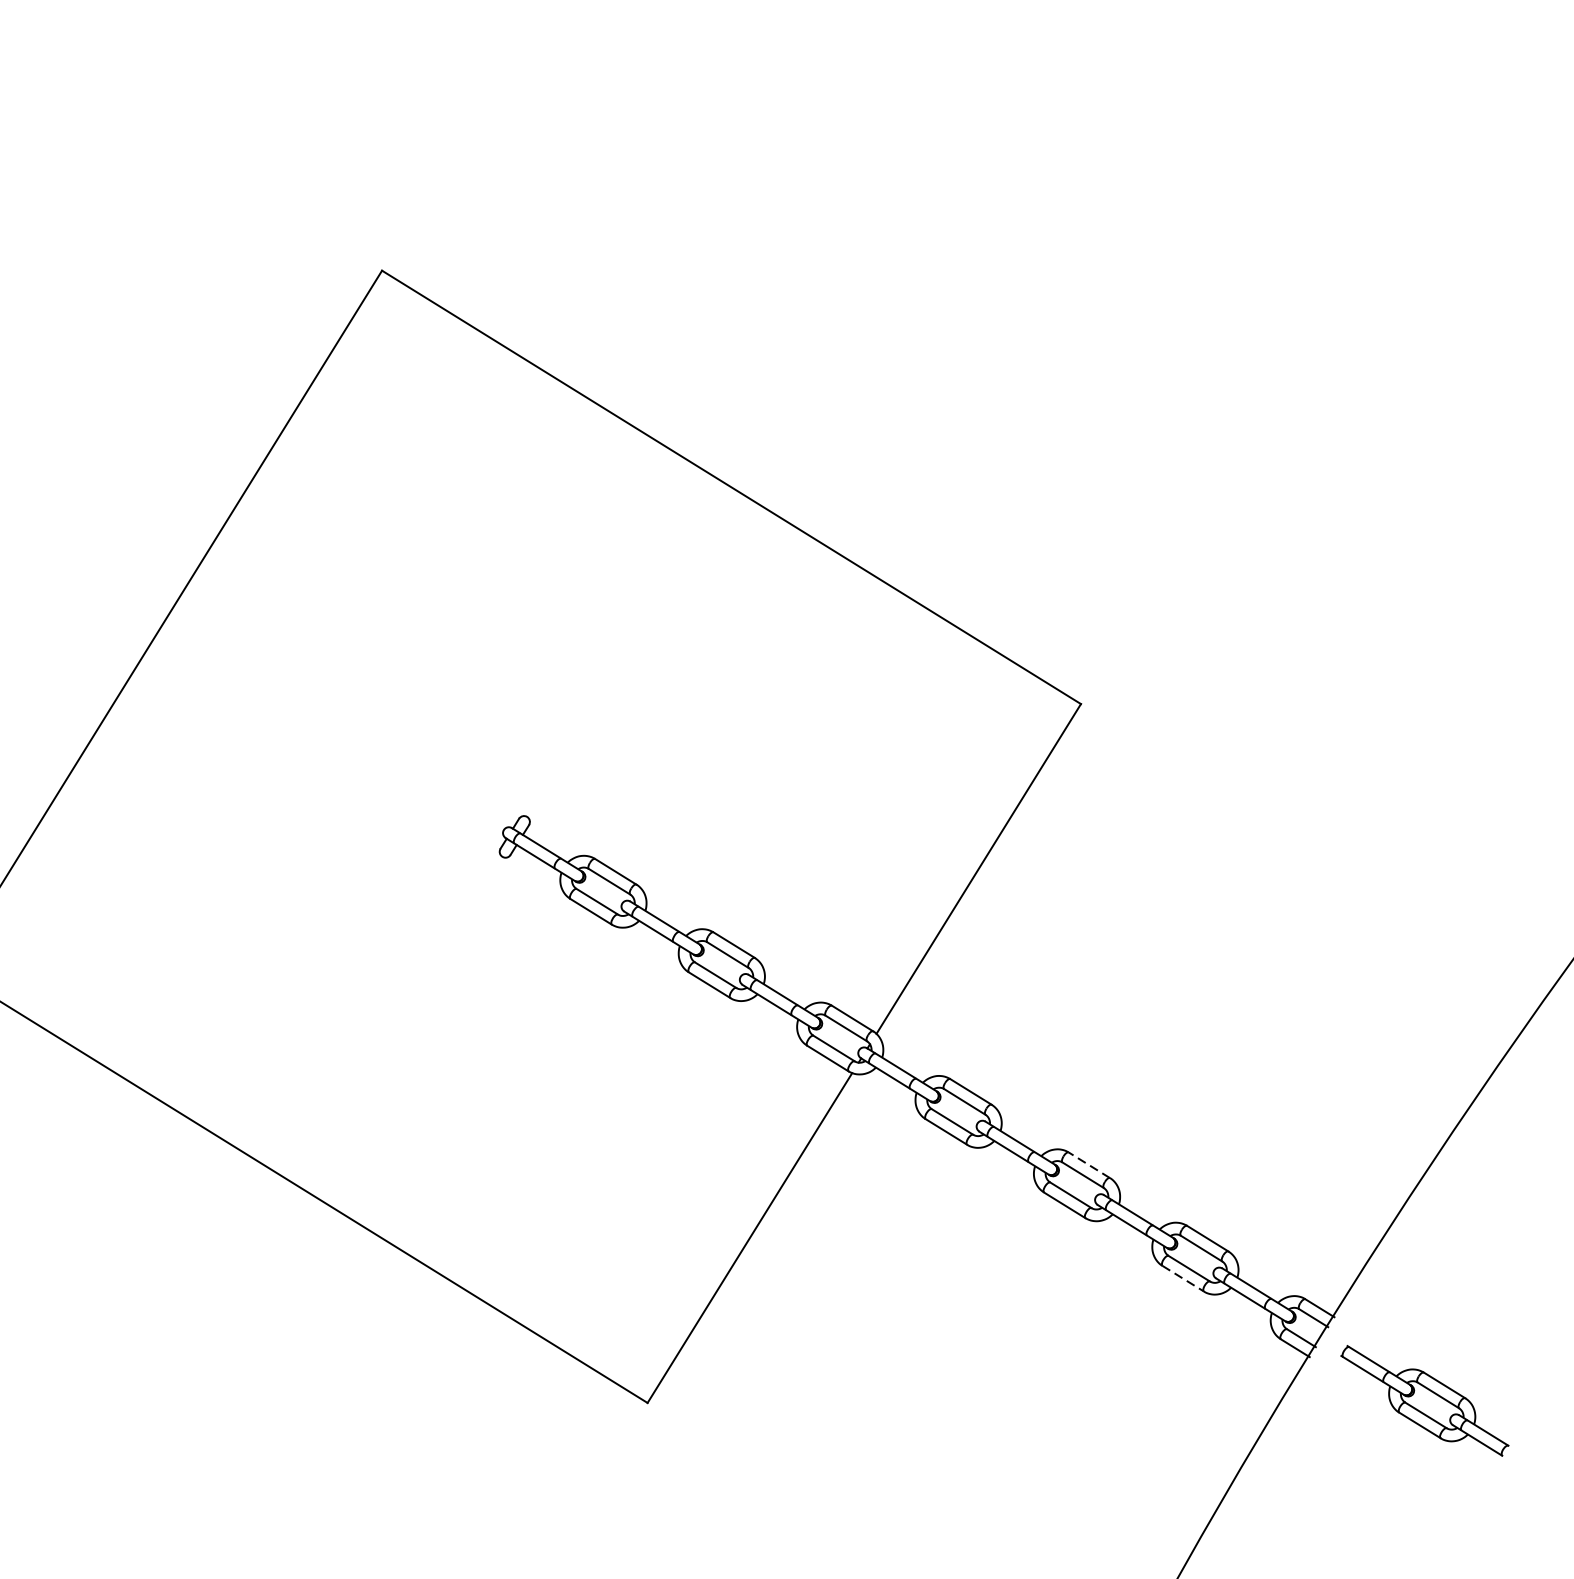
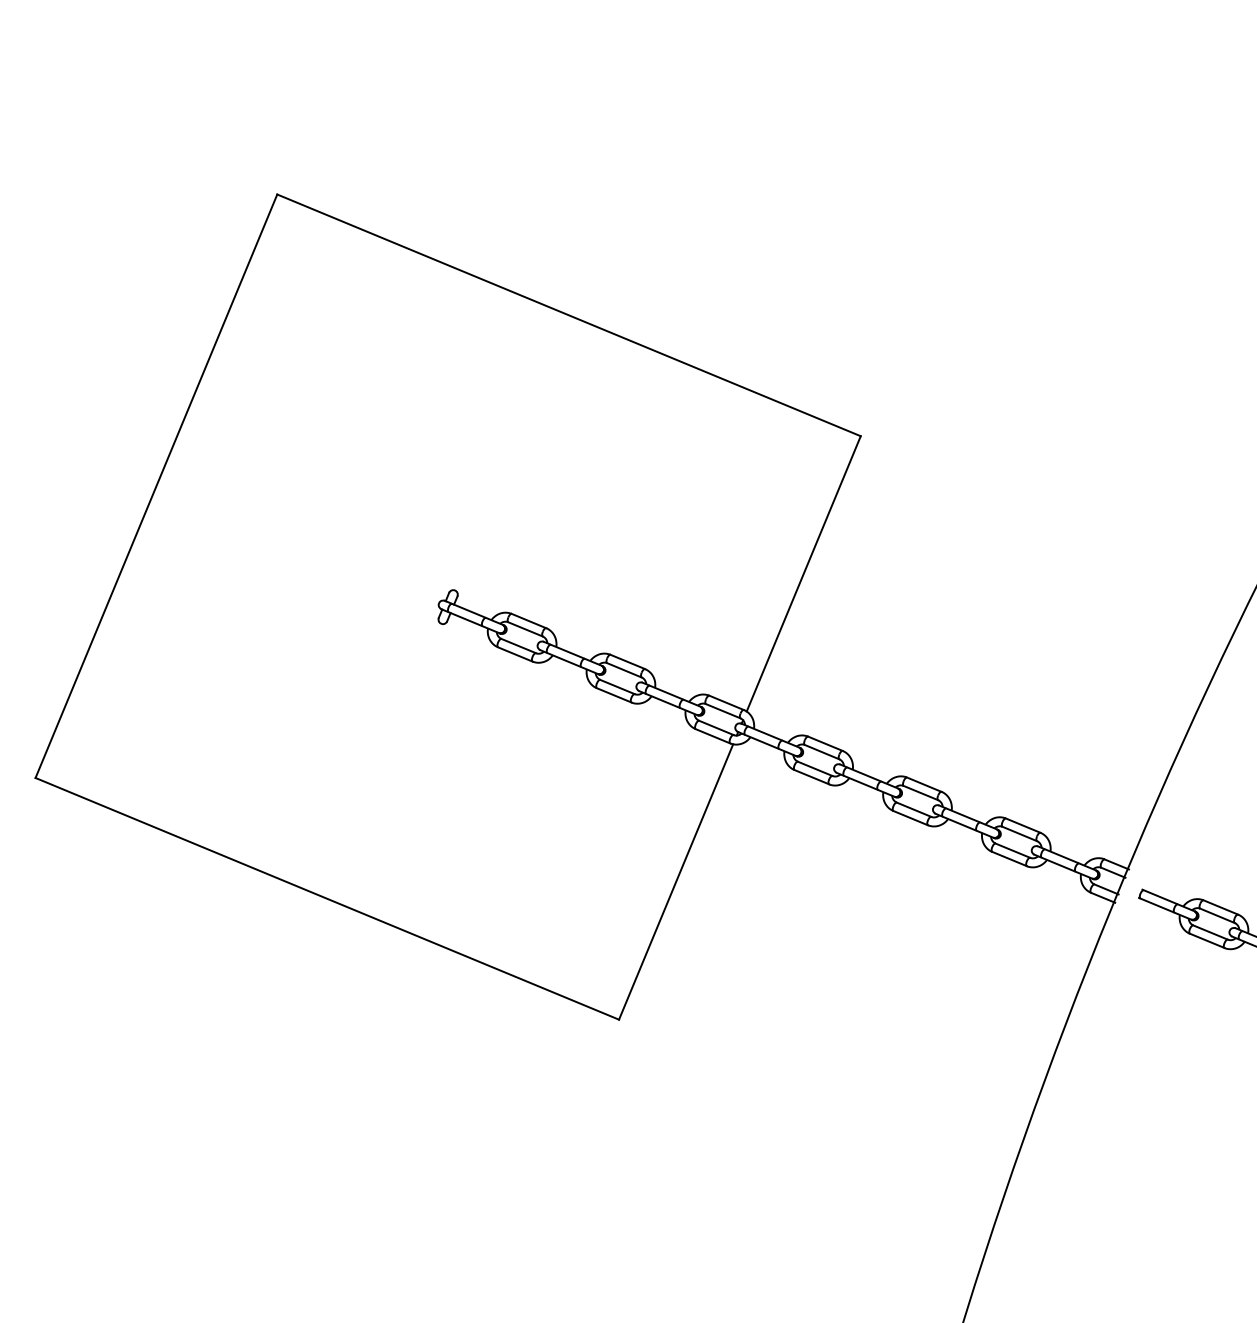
line: (1089, 1165) -> (924, 784), dashed -> solid
line: (1183, 1279) -> (1009, 859), dashed -> solid

